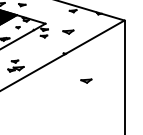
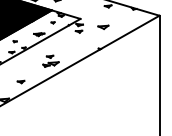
part: (86, 80) -> (121, 75), removed

